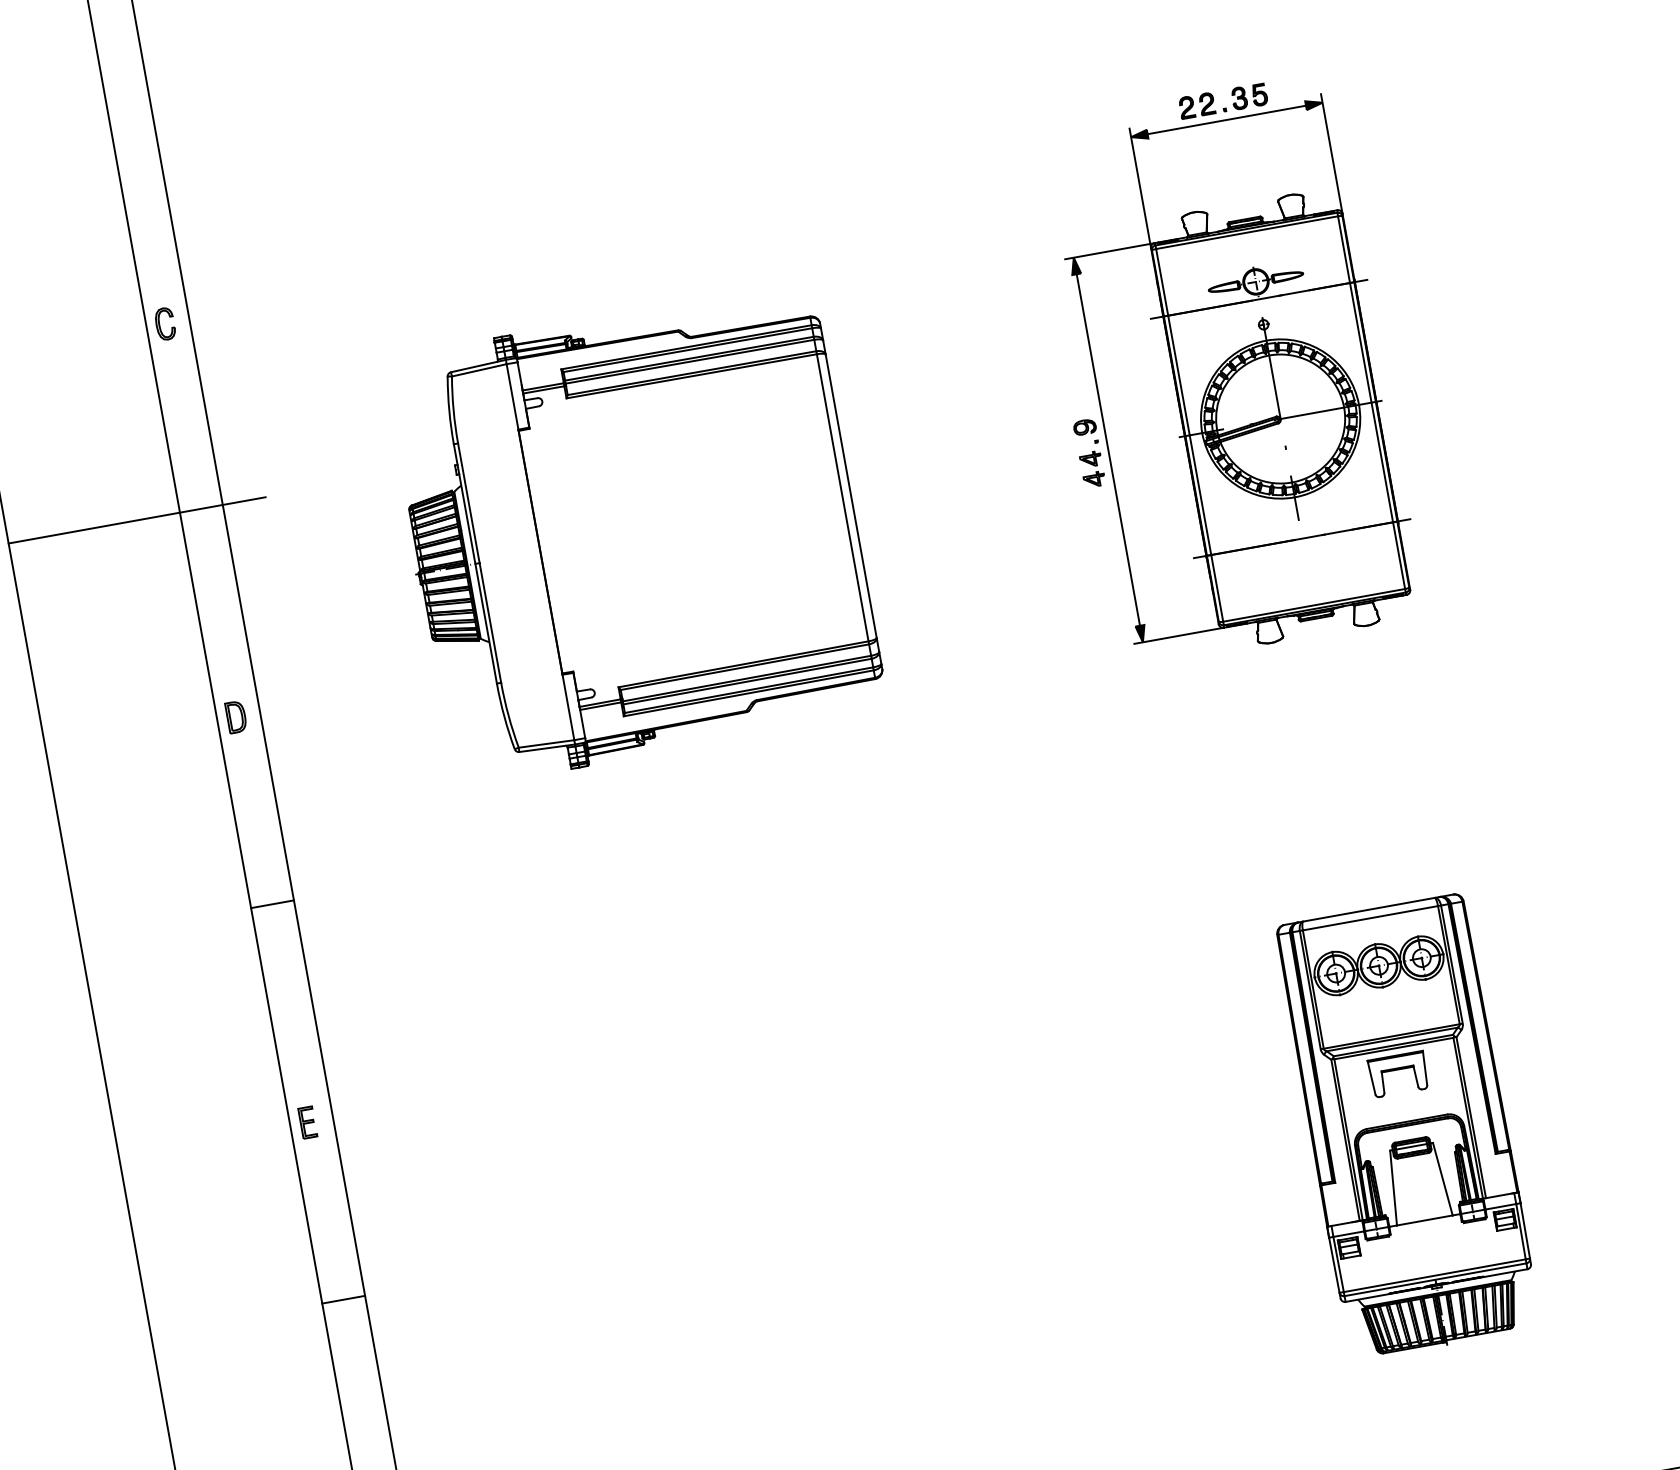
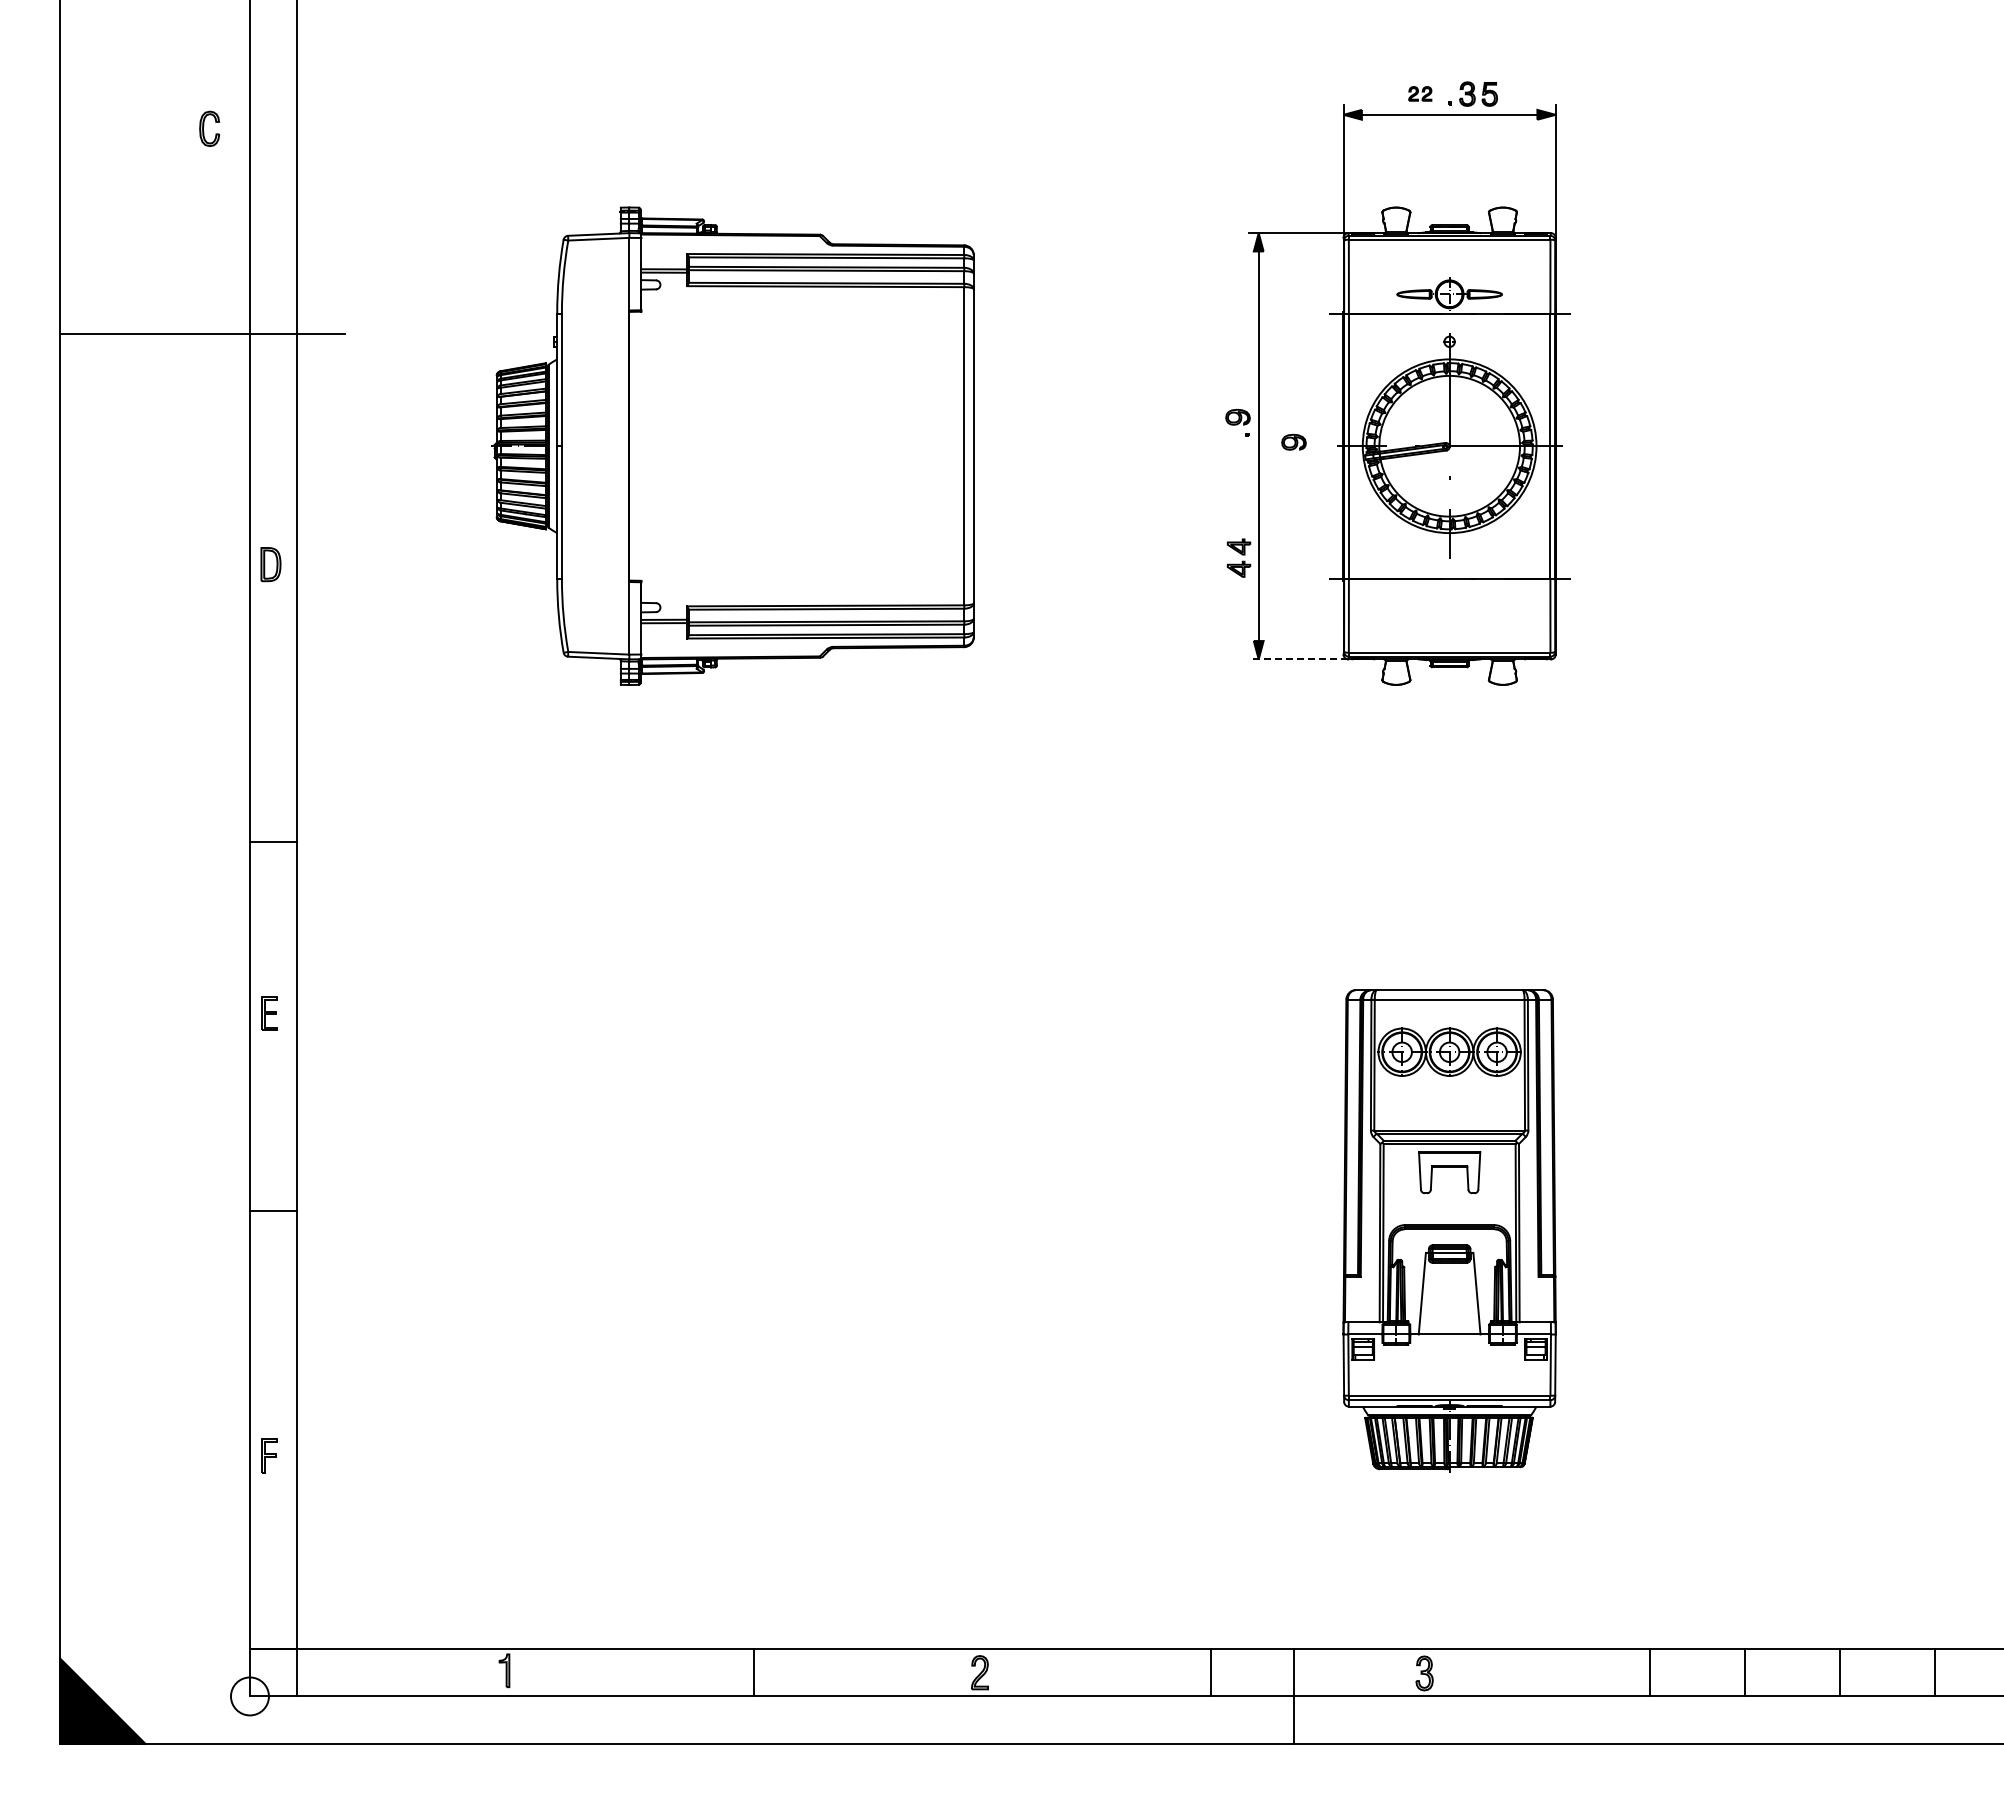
part: (1196, 105) -> (1419, 93), size x0.6
part: (165, 323) -> (209, 128), moved
part: (1138, 440) -> (1293, 441), added
part: (1092, 469) -> (1238, 557), moved
line: (1178, 635) -> (1298, 659), solid -> dashed
line: (272, 904) -> (273, 842), moved

